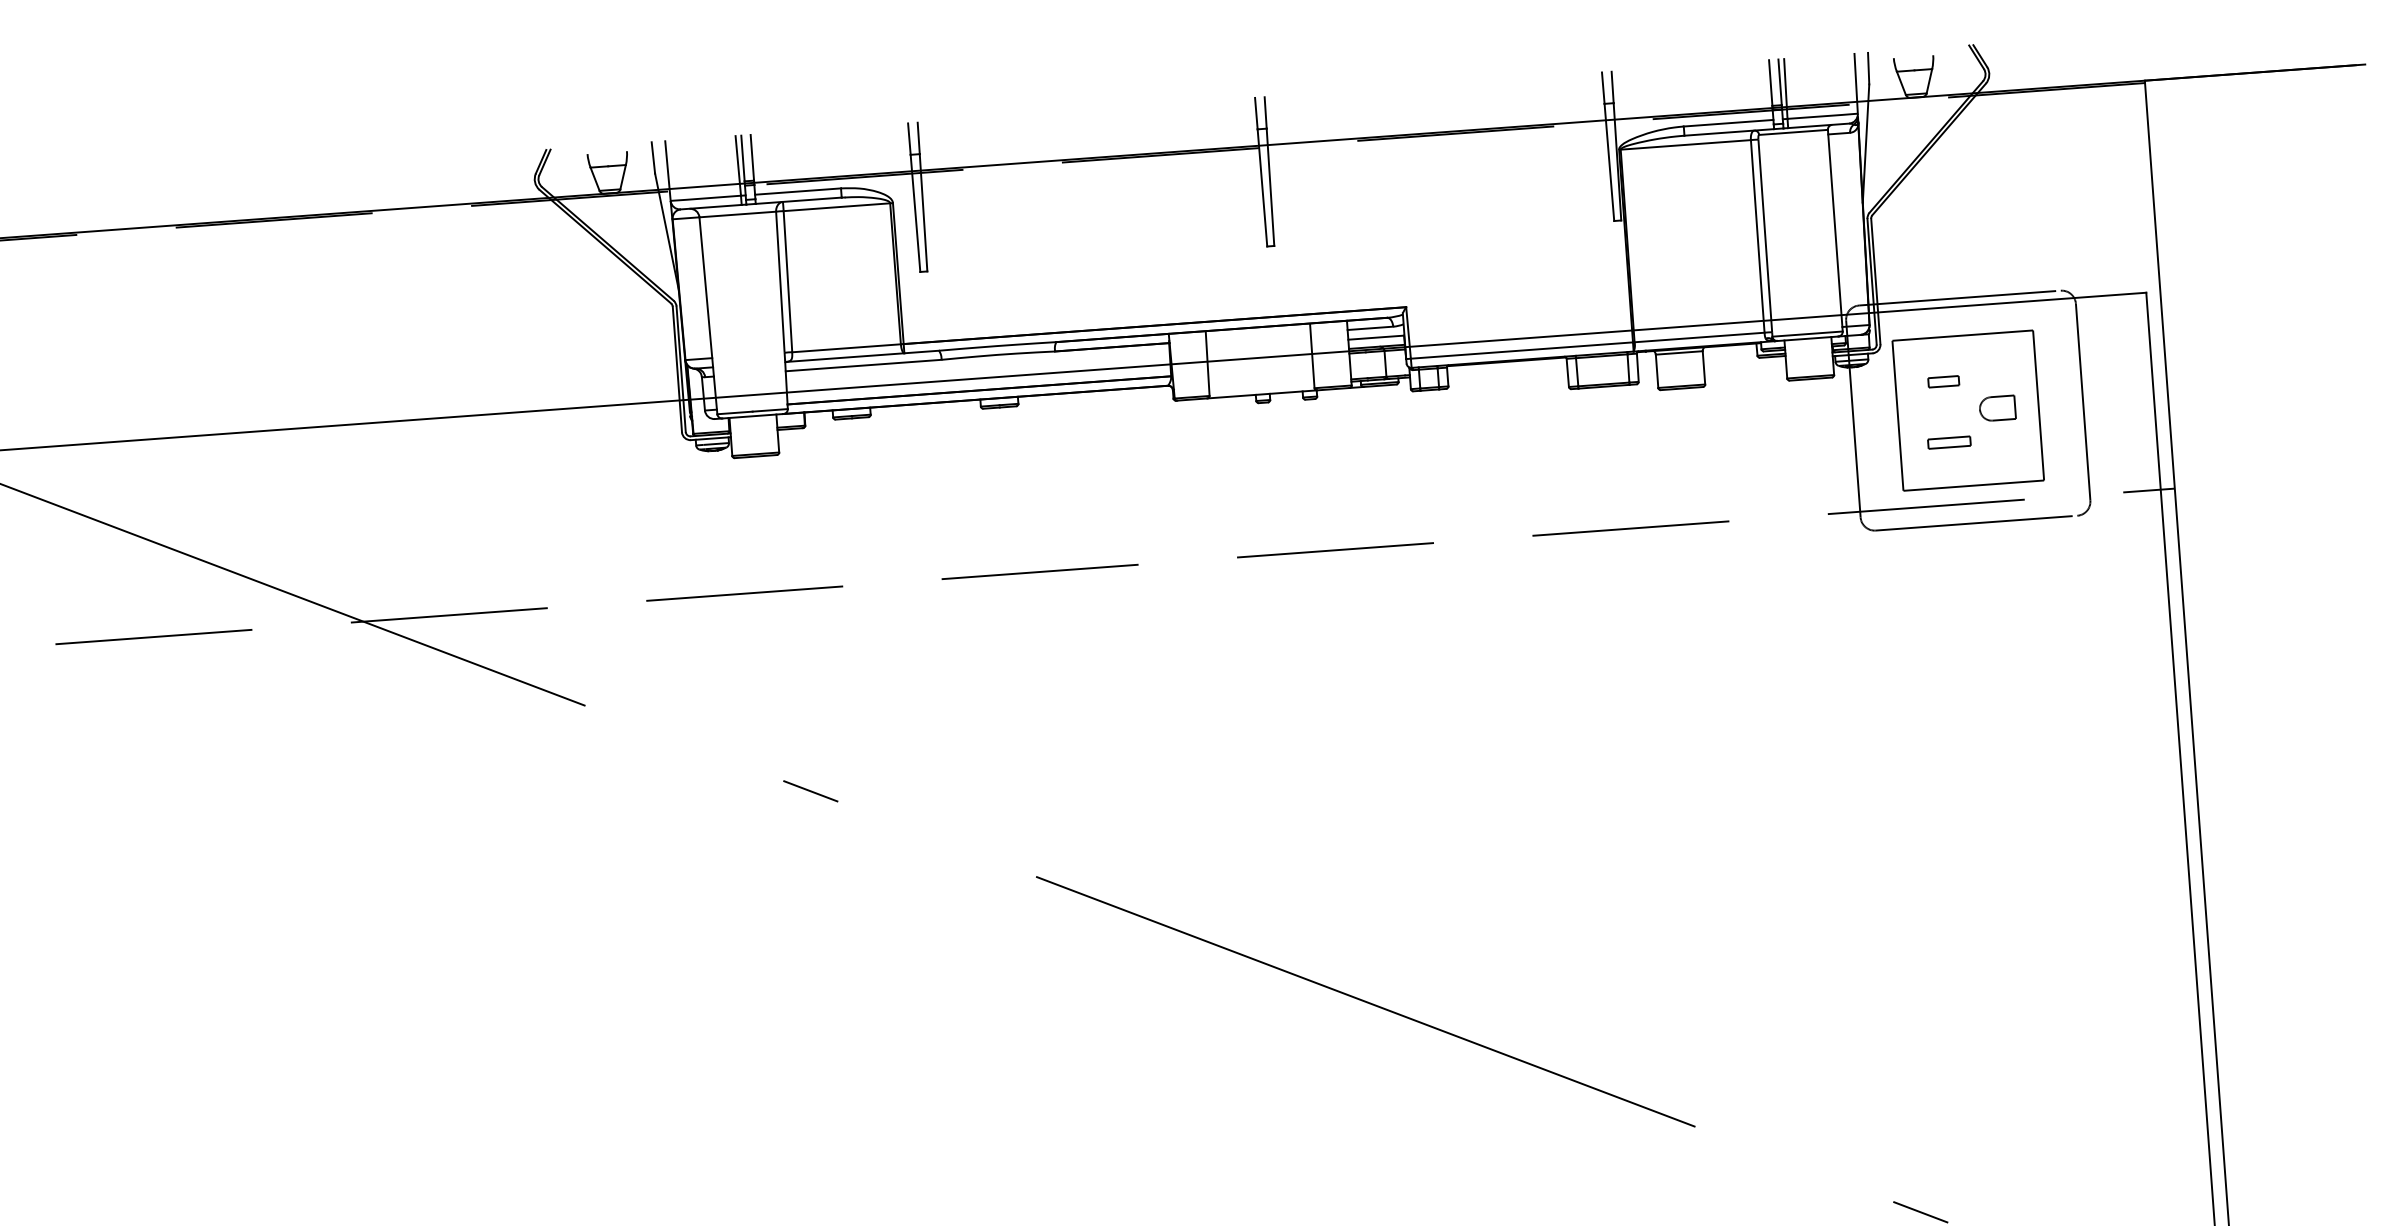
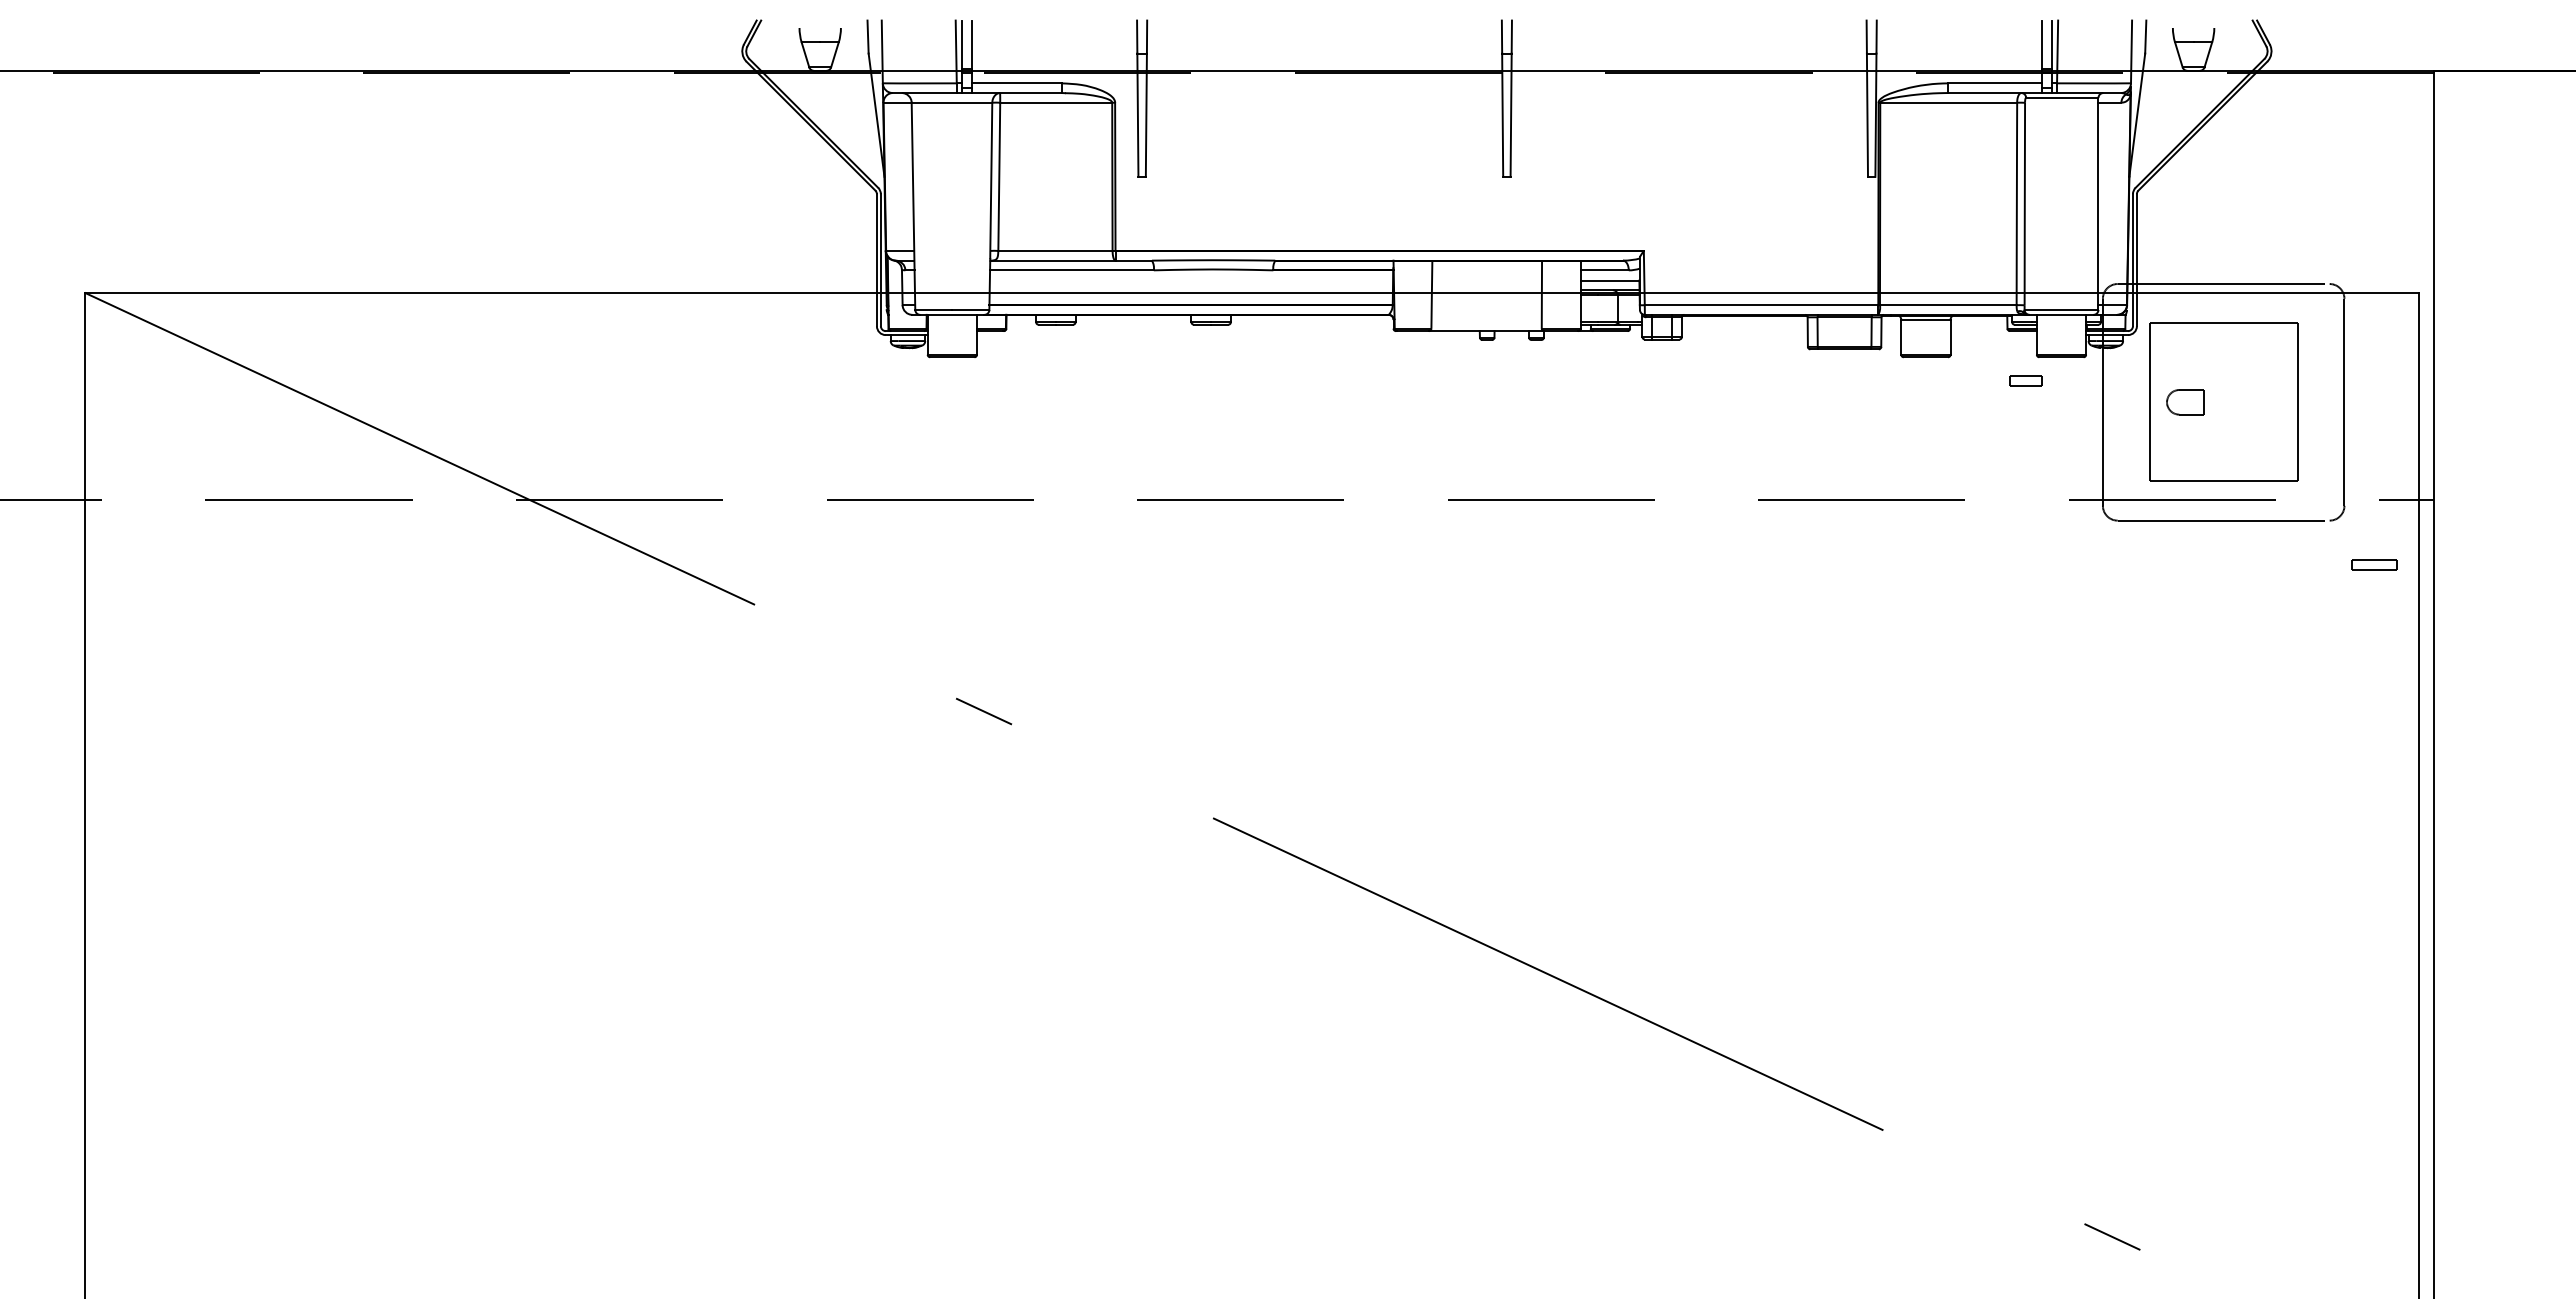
part: (1942, 381) -> (2025, 380), moved
part: (1997, 408) -> (2185, 402), moved
part: (1949, 441) -> (2374, 564), moved

